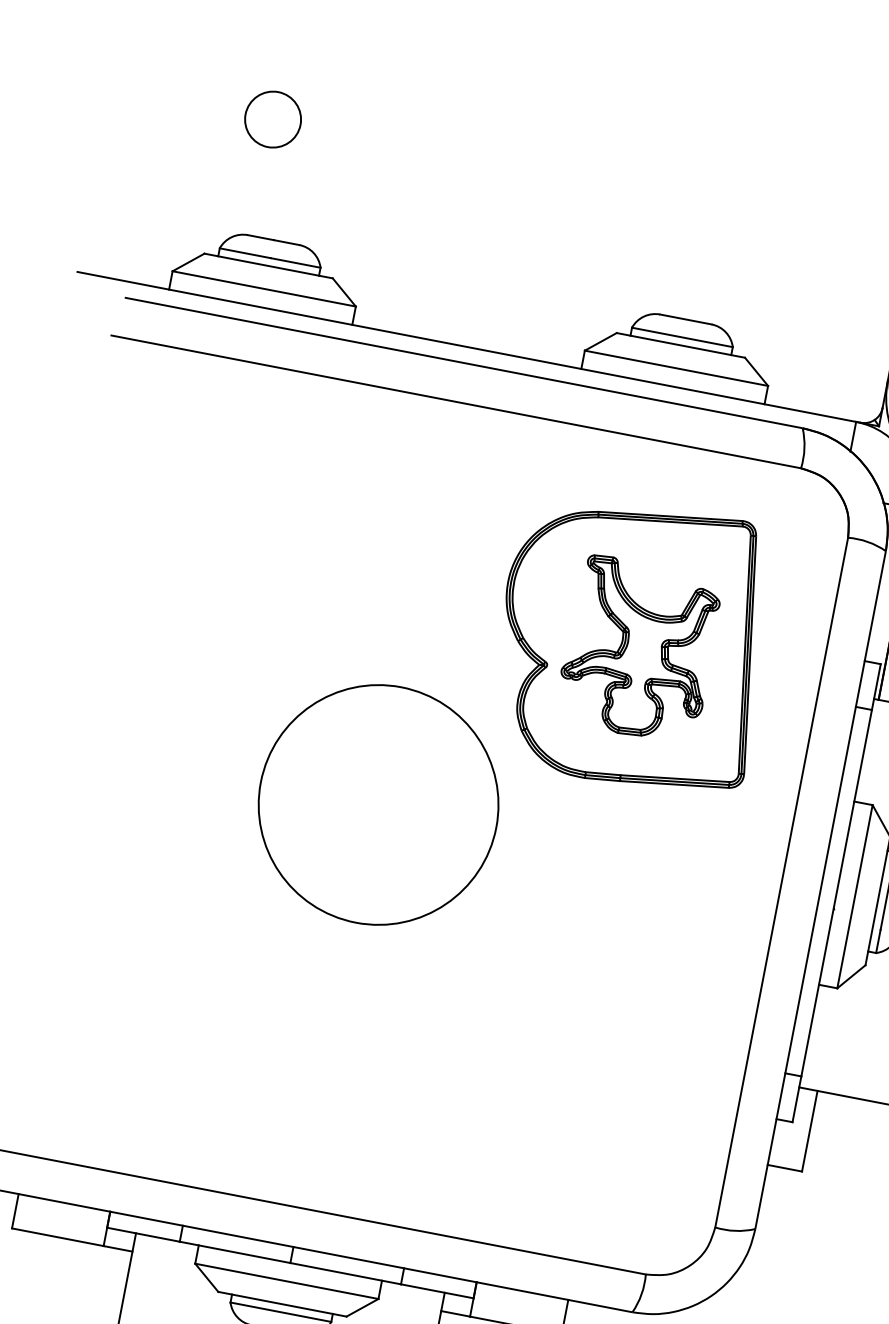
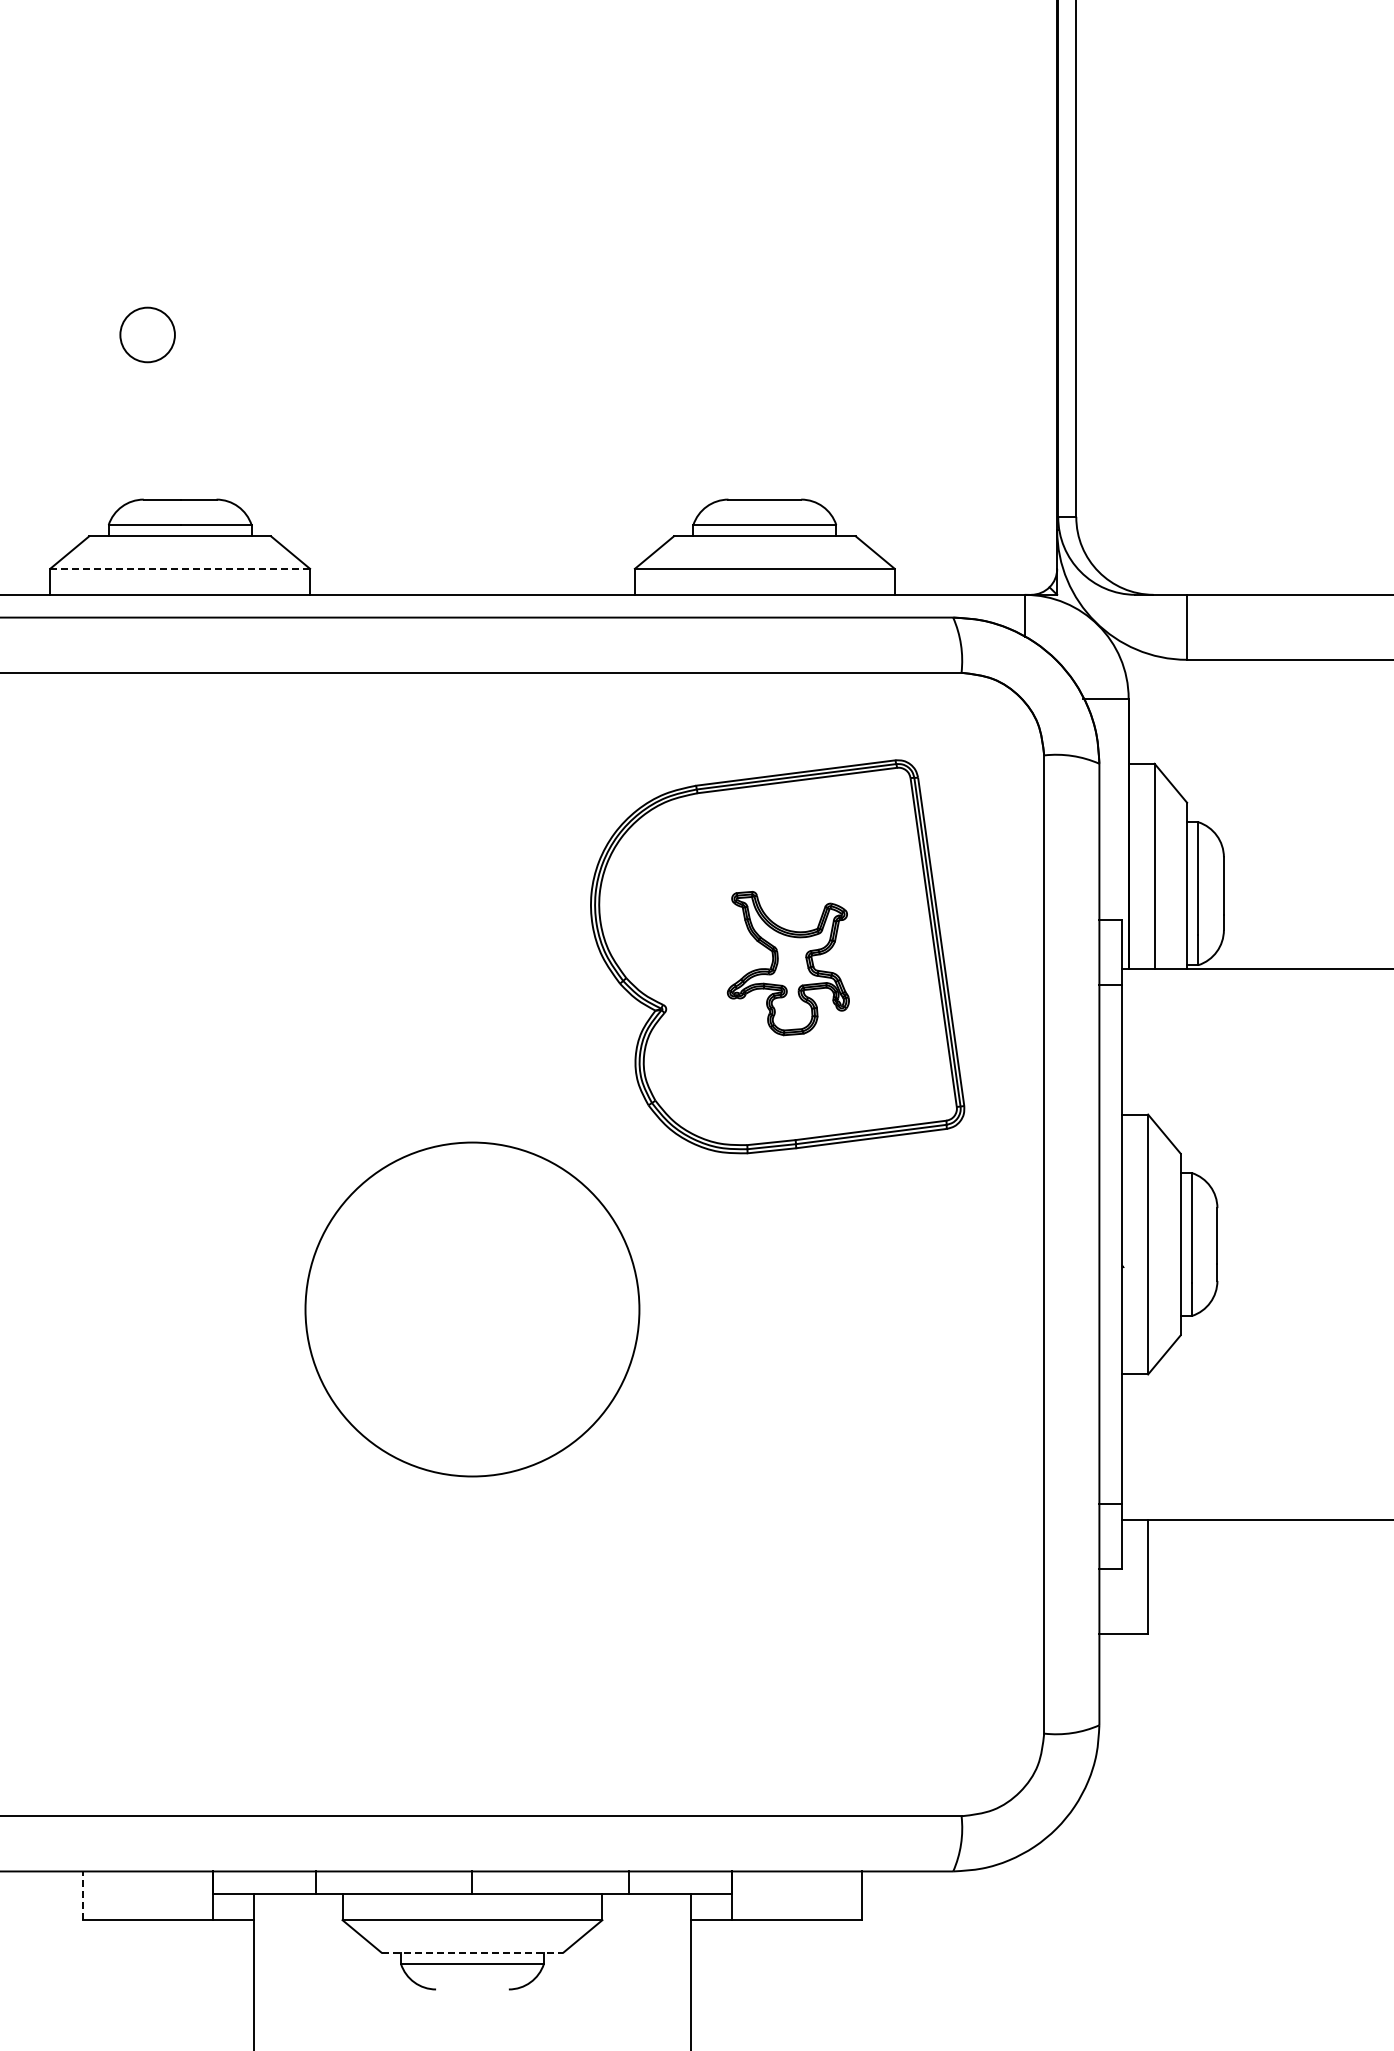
circle: (273, 119) -> (147, 334), size x0.7
line: (264, 288) -> (180, 568), solid -> dashed
part: (639, 649) -> (788, 963), size x0.6
circle: (378, 804) -> (472, 1309), moved
line: (15, 1211) -> (82, 1895), solid -> dashed
line: (282, 1304) -> (472, 1952), solid -> dashed

